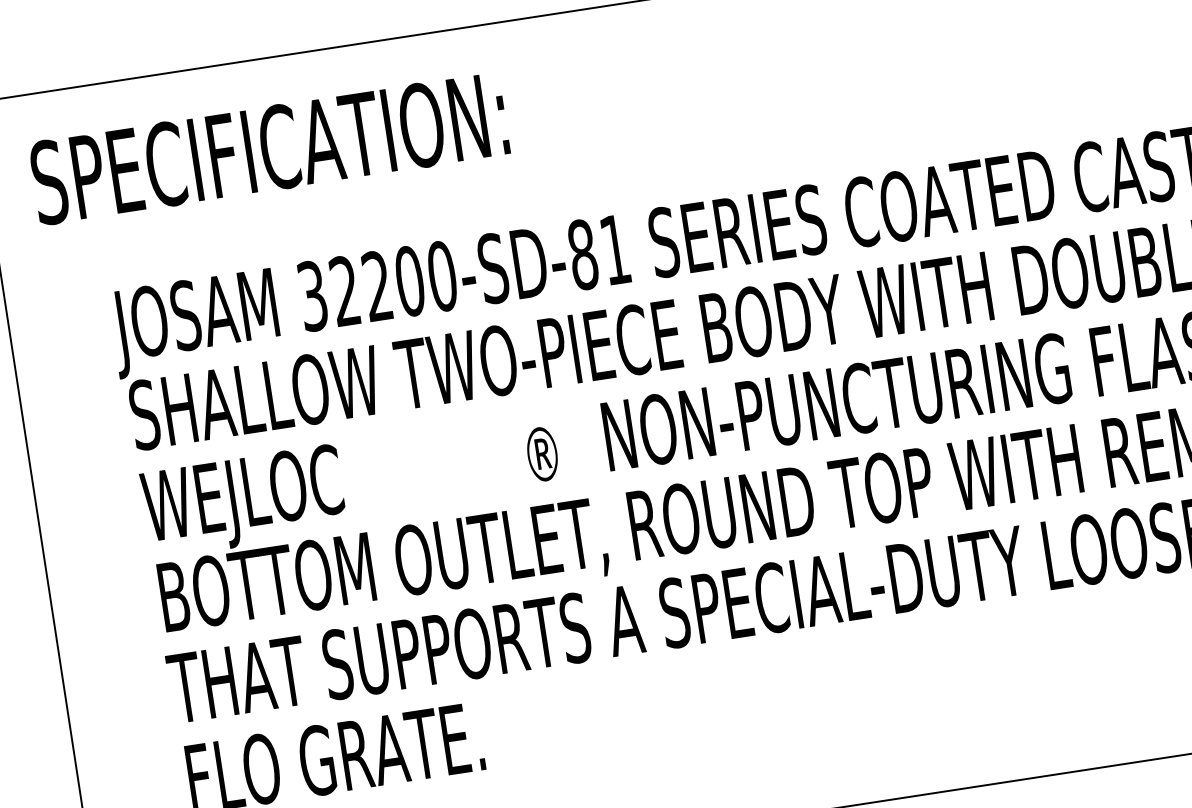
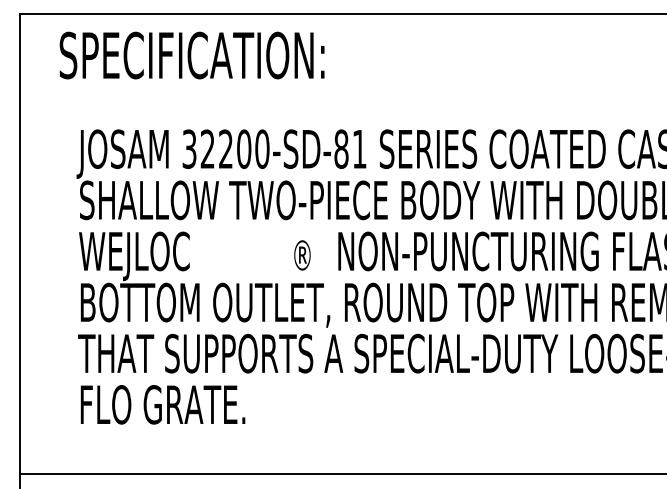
text: (268, 148) -> (191, 55), moved

